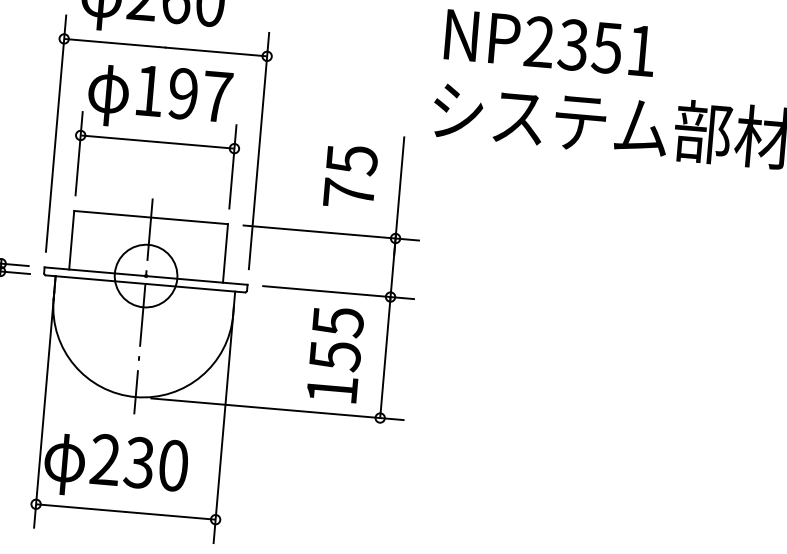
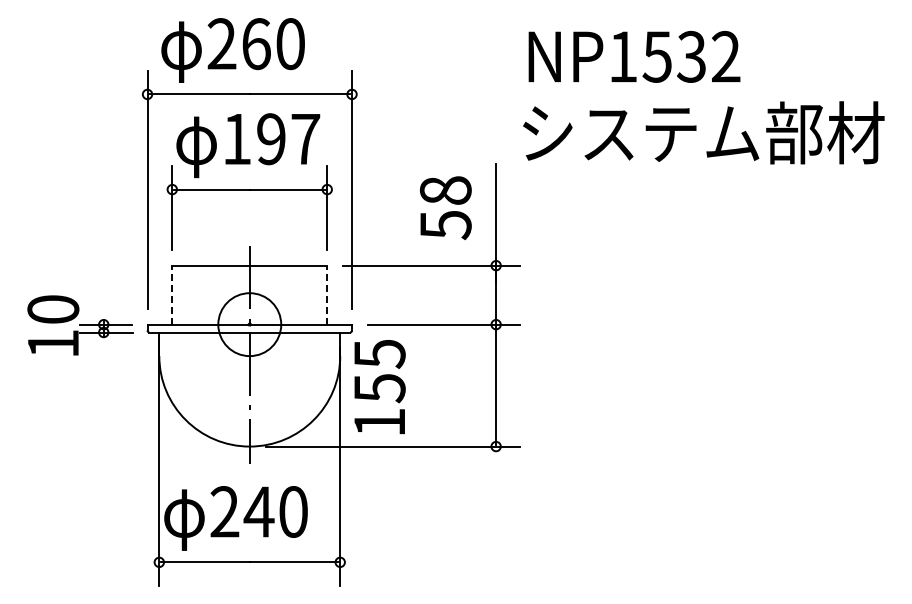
text: (590, 46) -> (674, 56), NP2351 -> NP1532
text: (350, 177) -> (445, 208), 75 -> 58
line: (71, 239) -> (172, 294), solid -> dashed
line: (225, 252) -> (327, 294), solid -> dashed
text: (334, 355) -> (379, 387), moved
text: (138, 462) -> (258, 511), 230 -> 240

